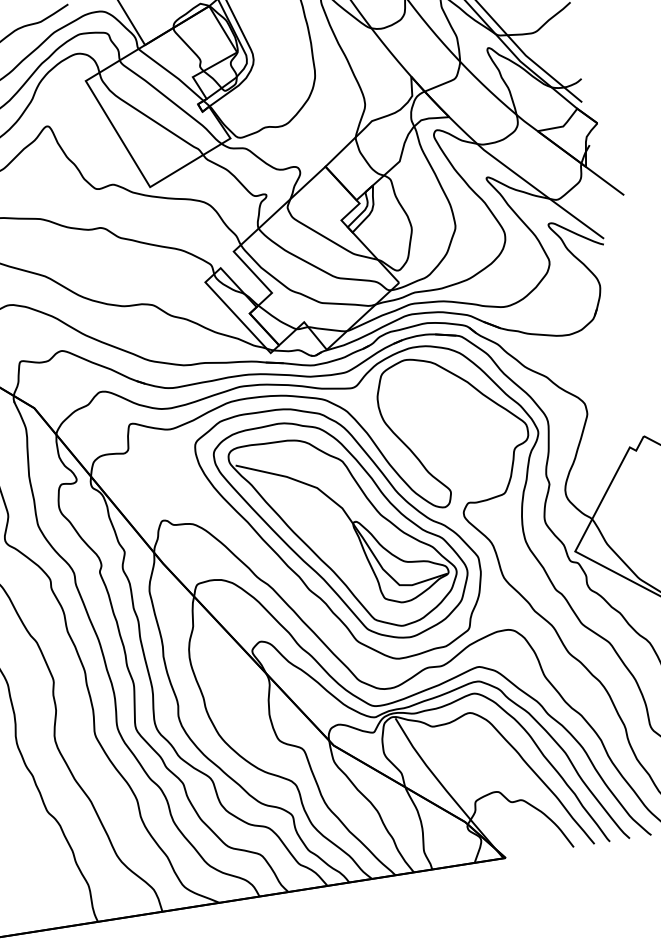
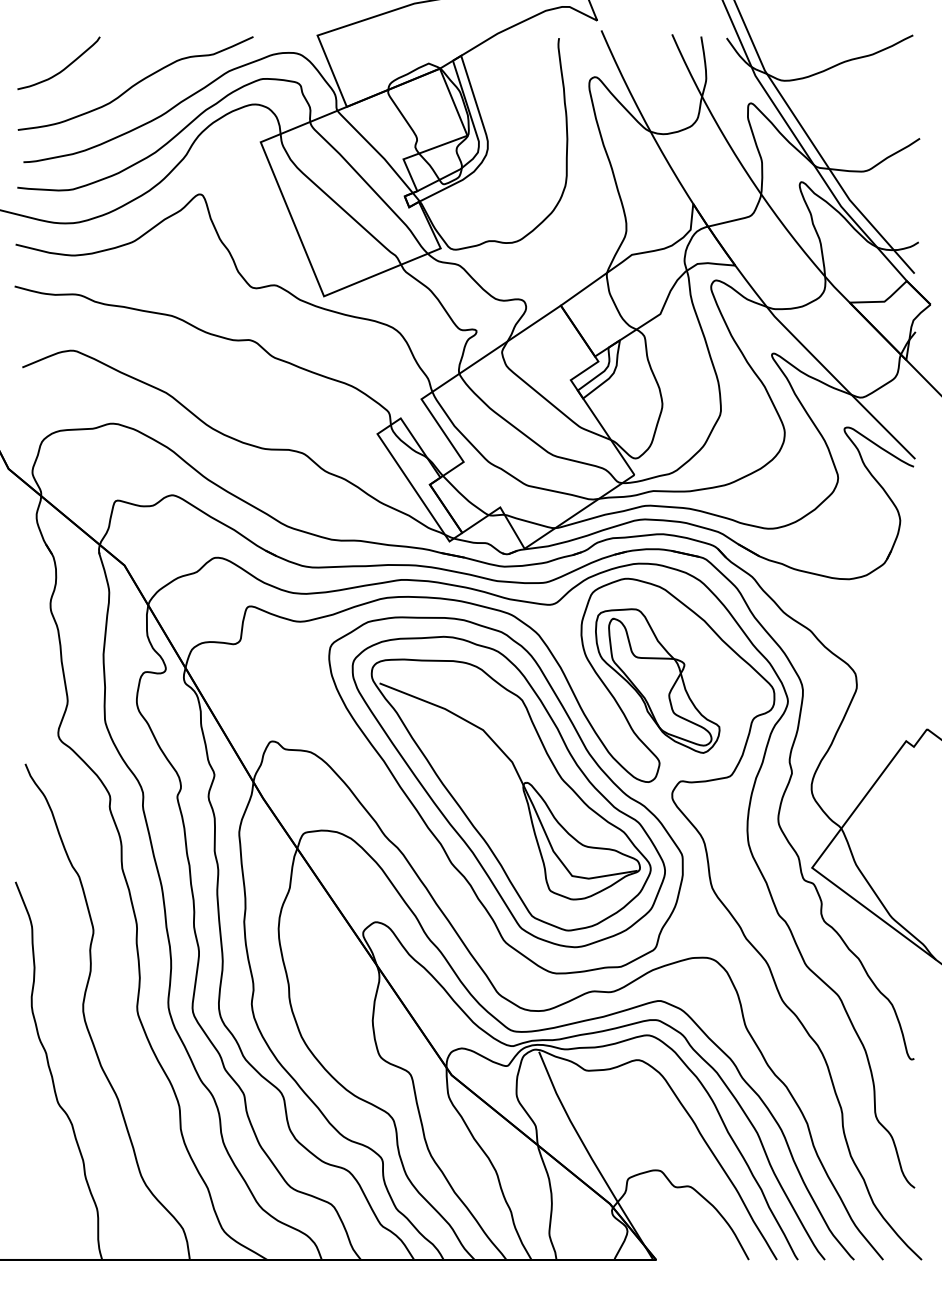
part: (439, 431) -> (657, 680), added

